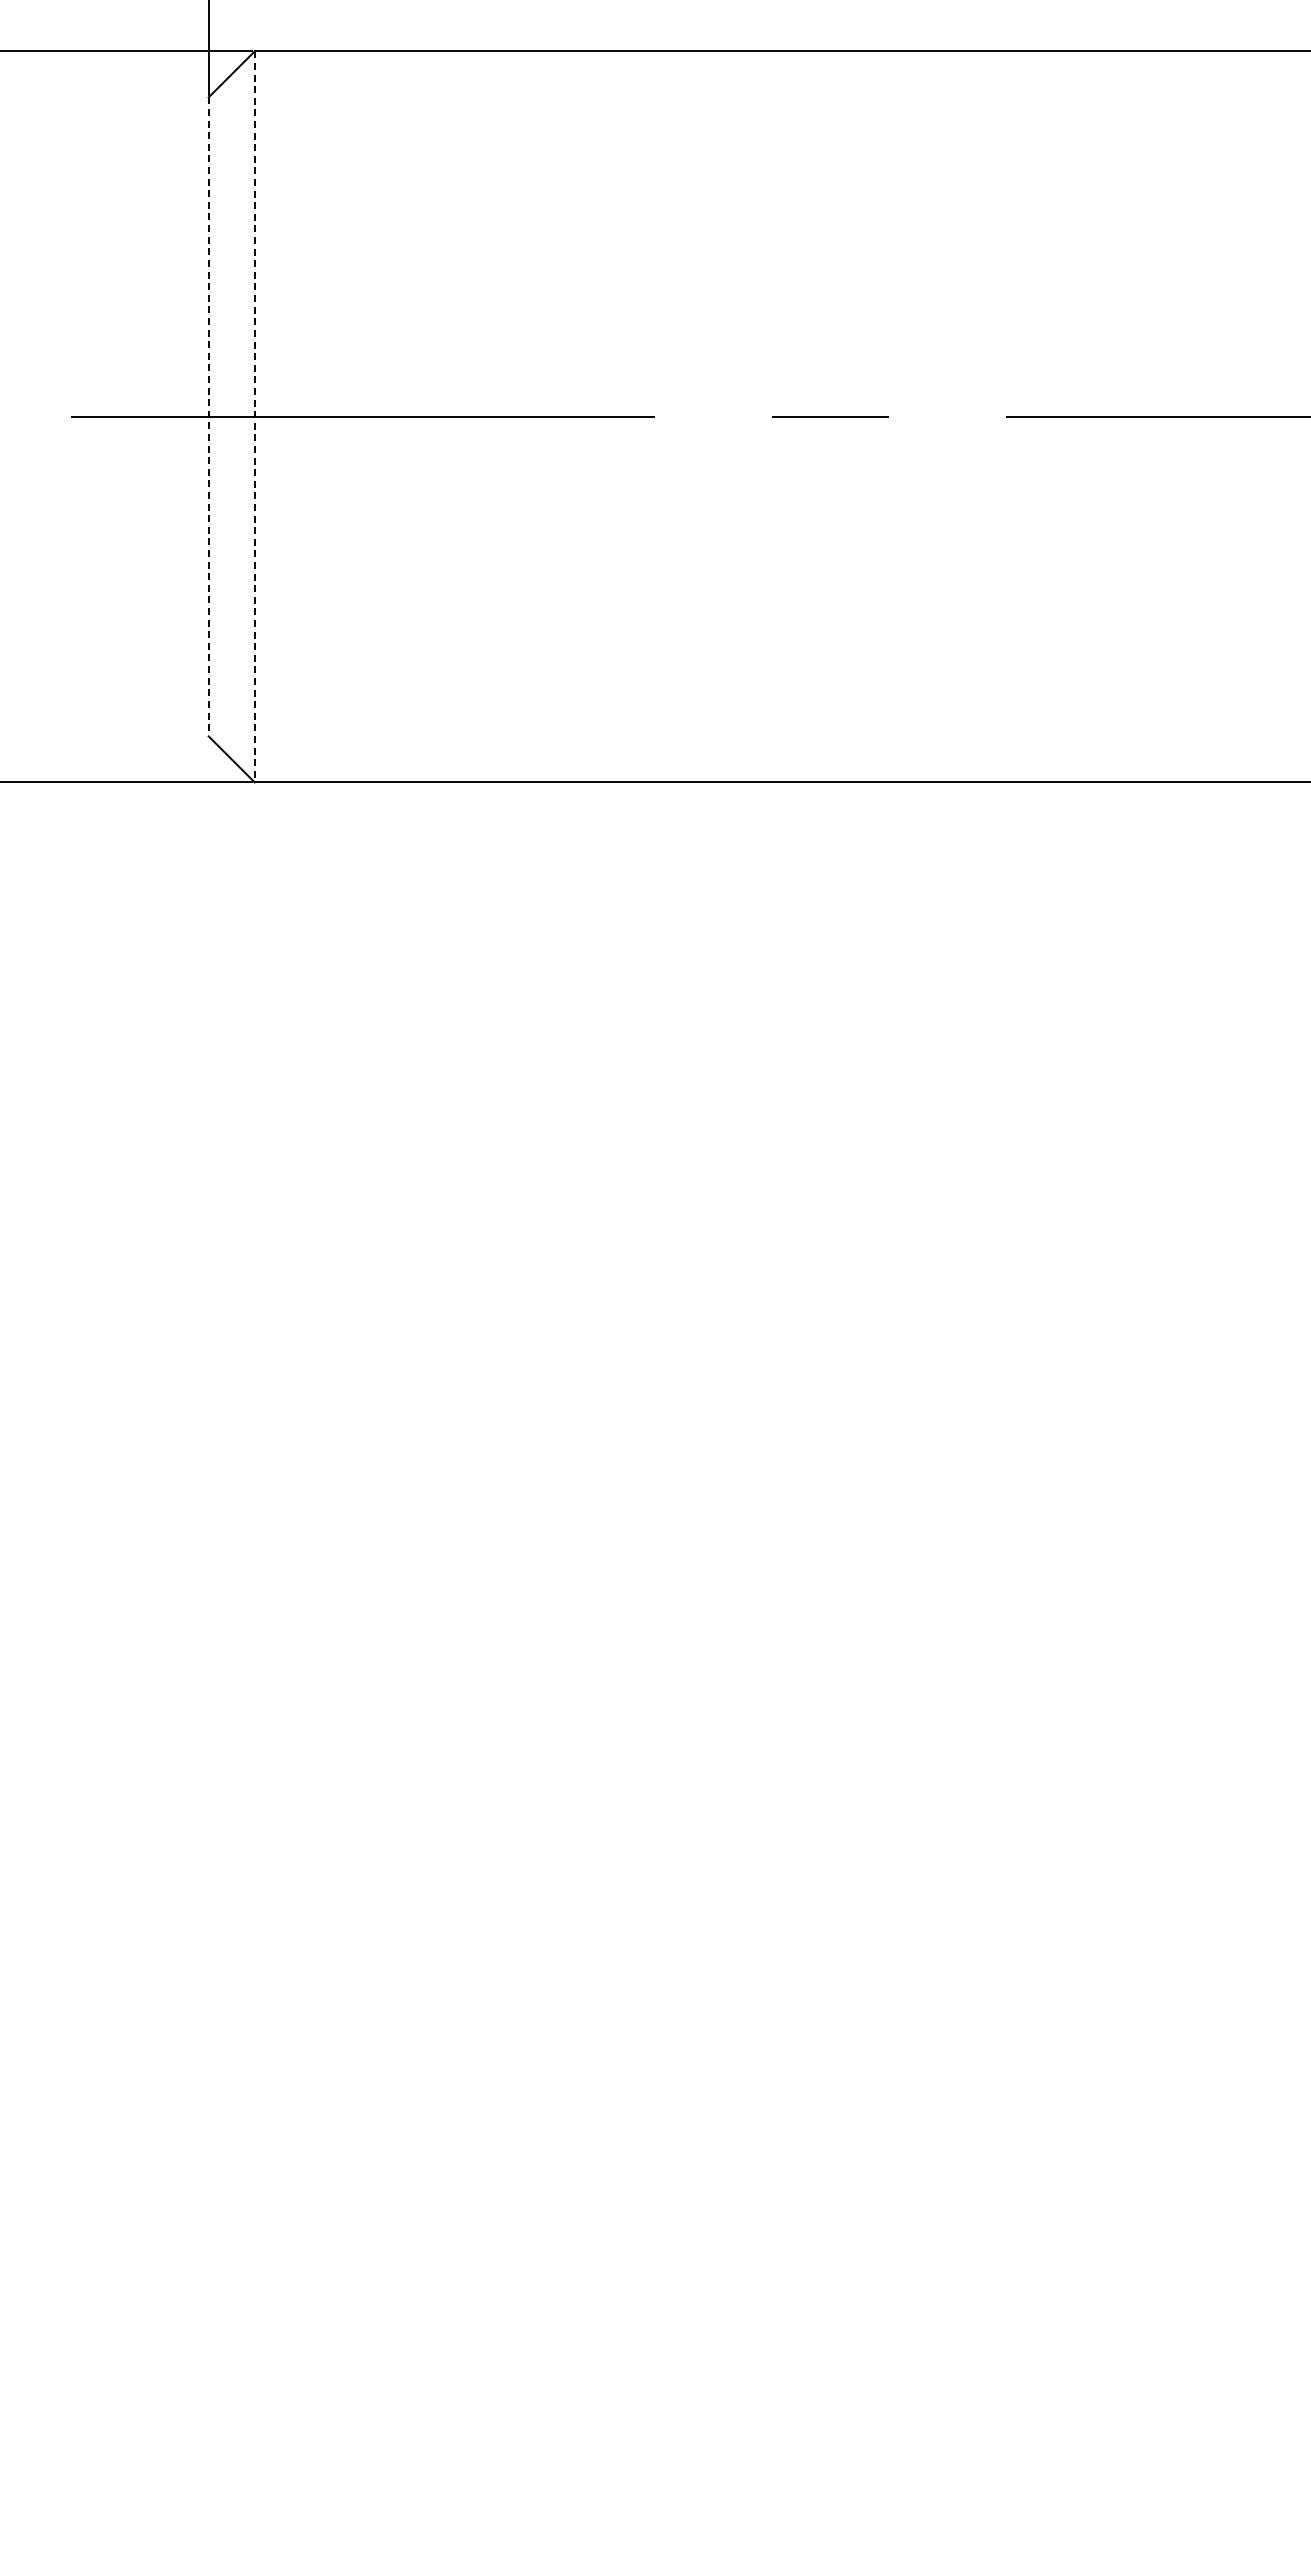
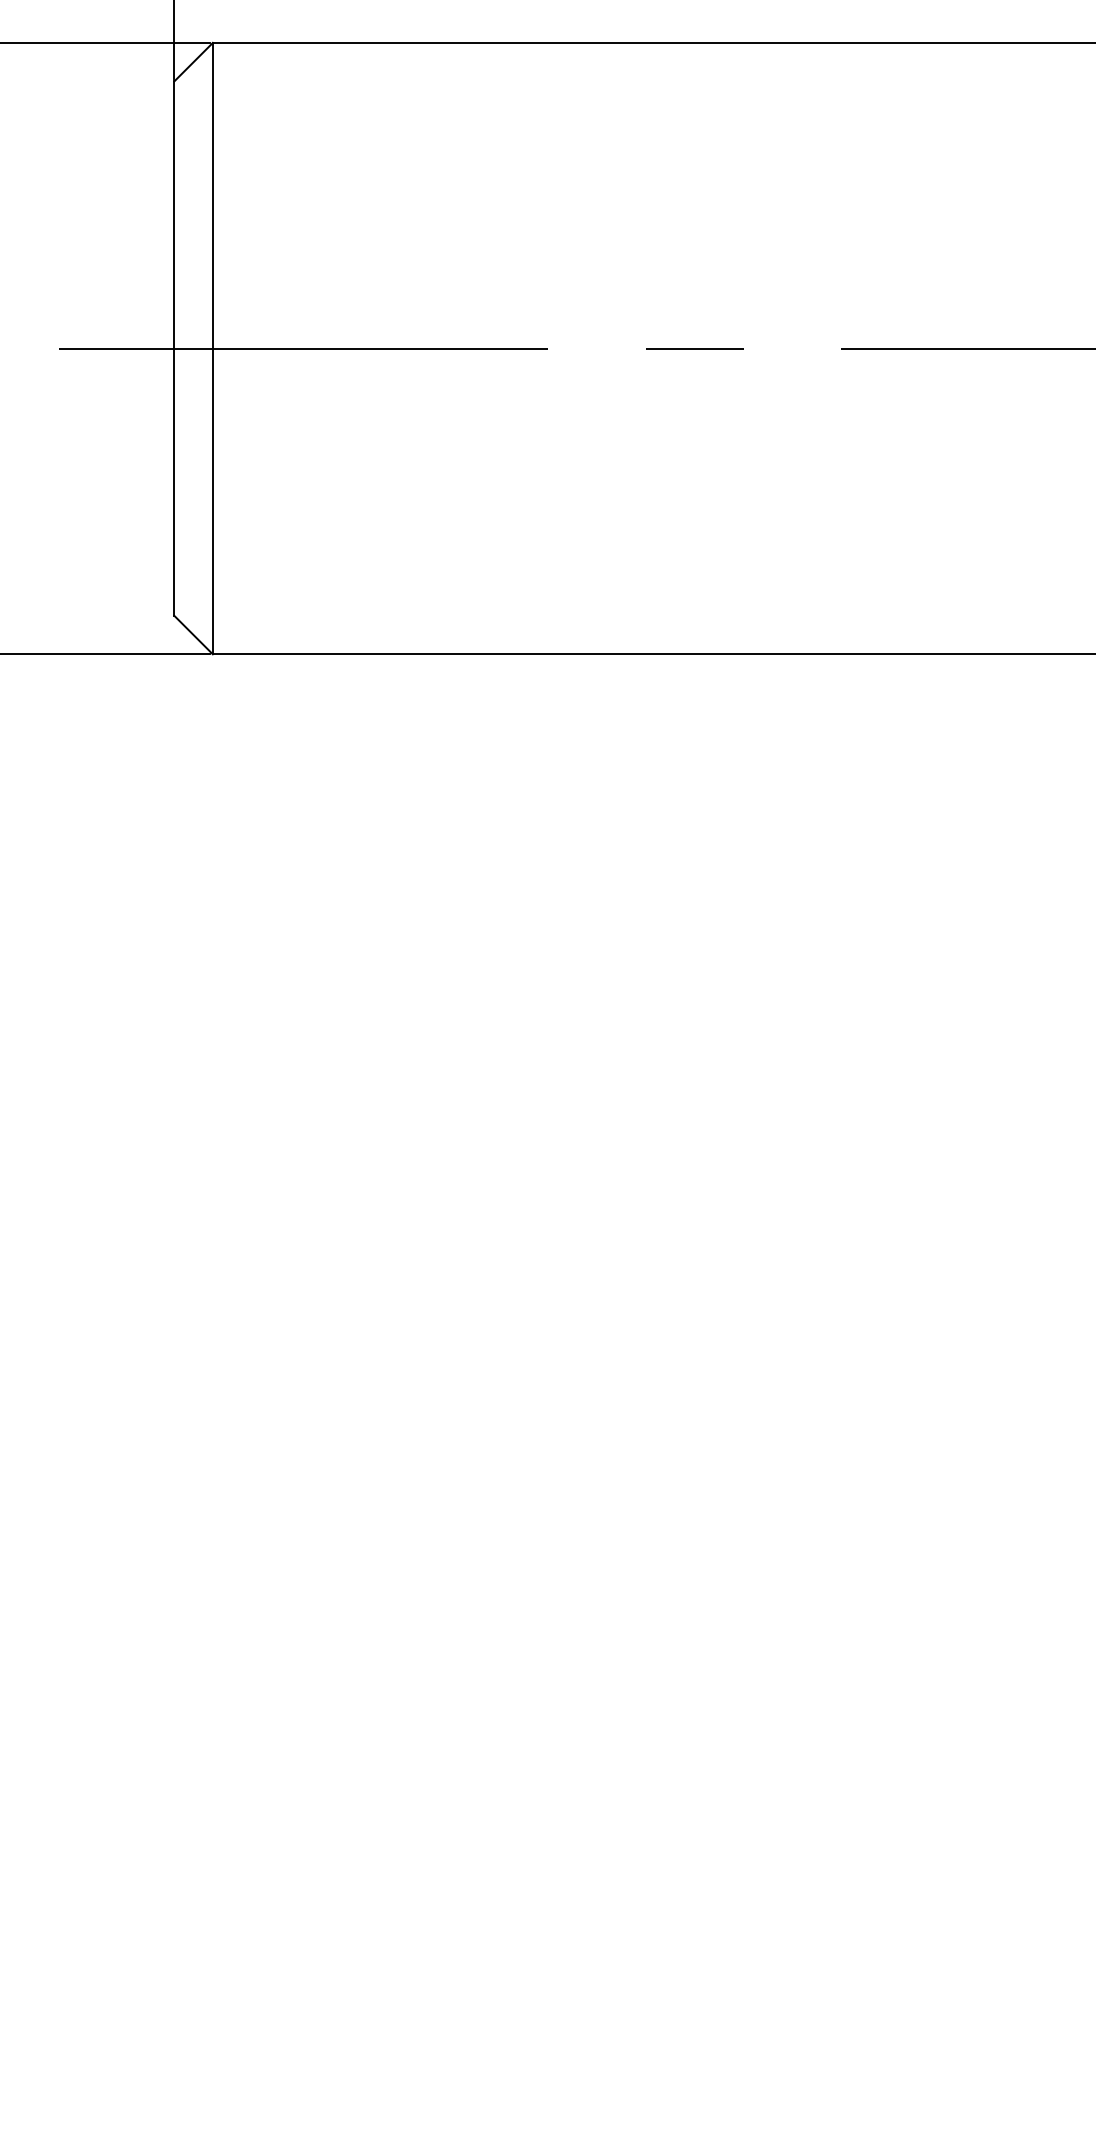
line: (254, 416) -> (212, 348), dashed -> solid
line: (208, 417) -> (174, 349), dashed -> solid

